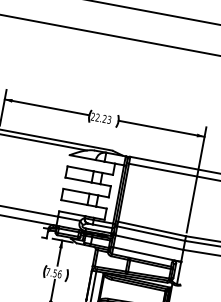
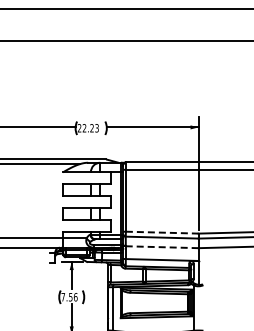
line: (152, 228) -> (162, 232), solid -> dashed
line: (148, 242) -> (161, 247), solid -> dashed

